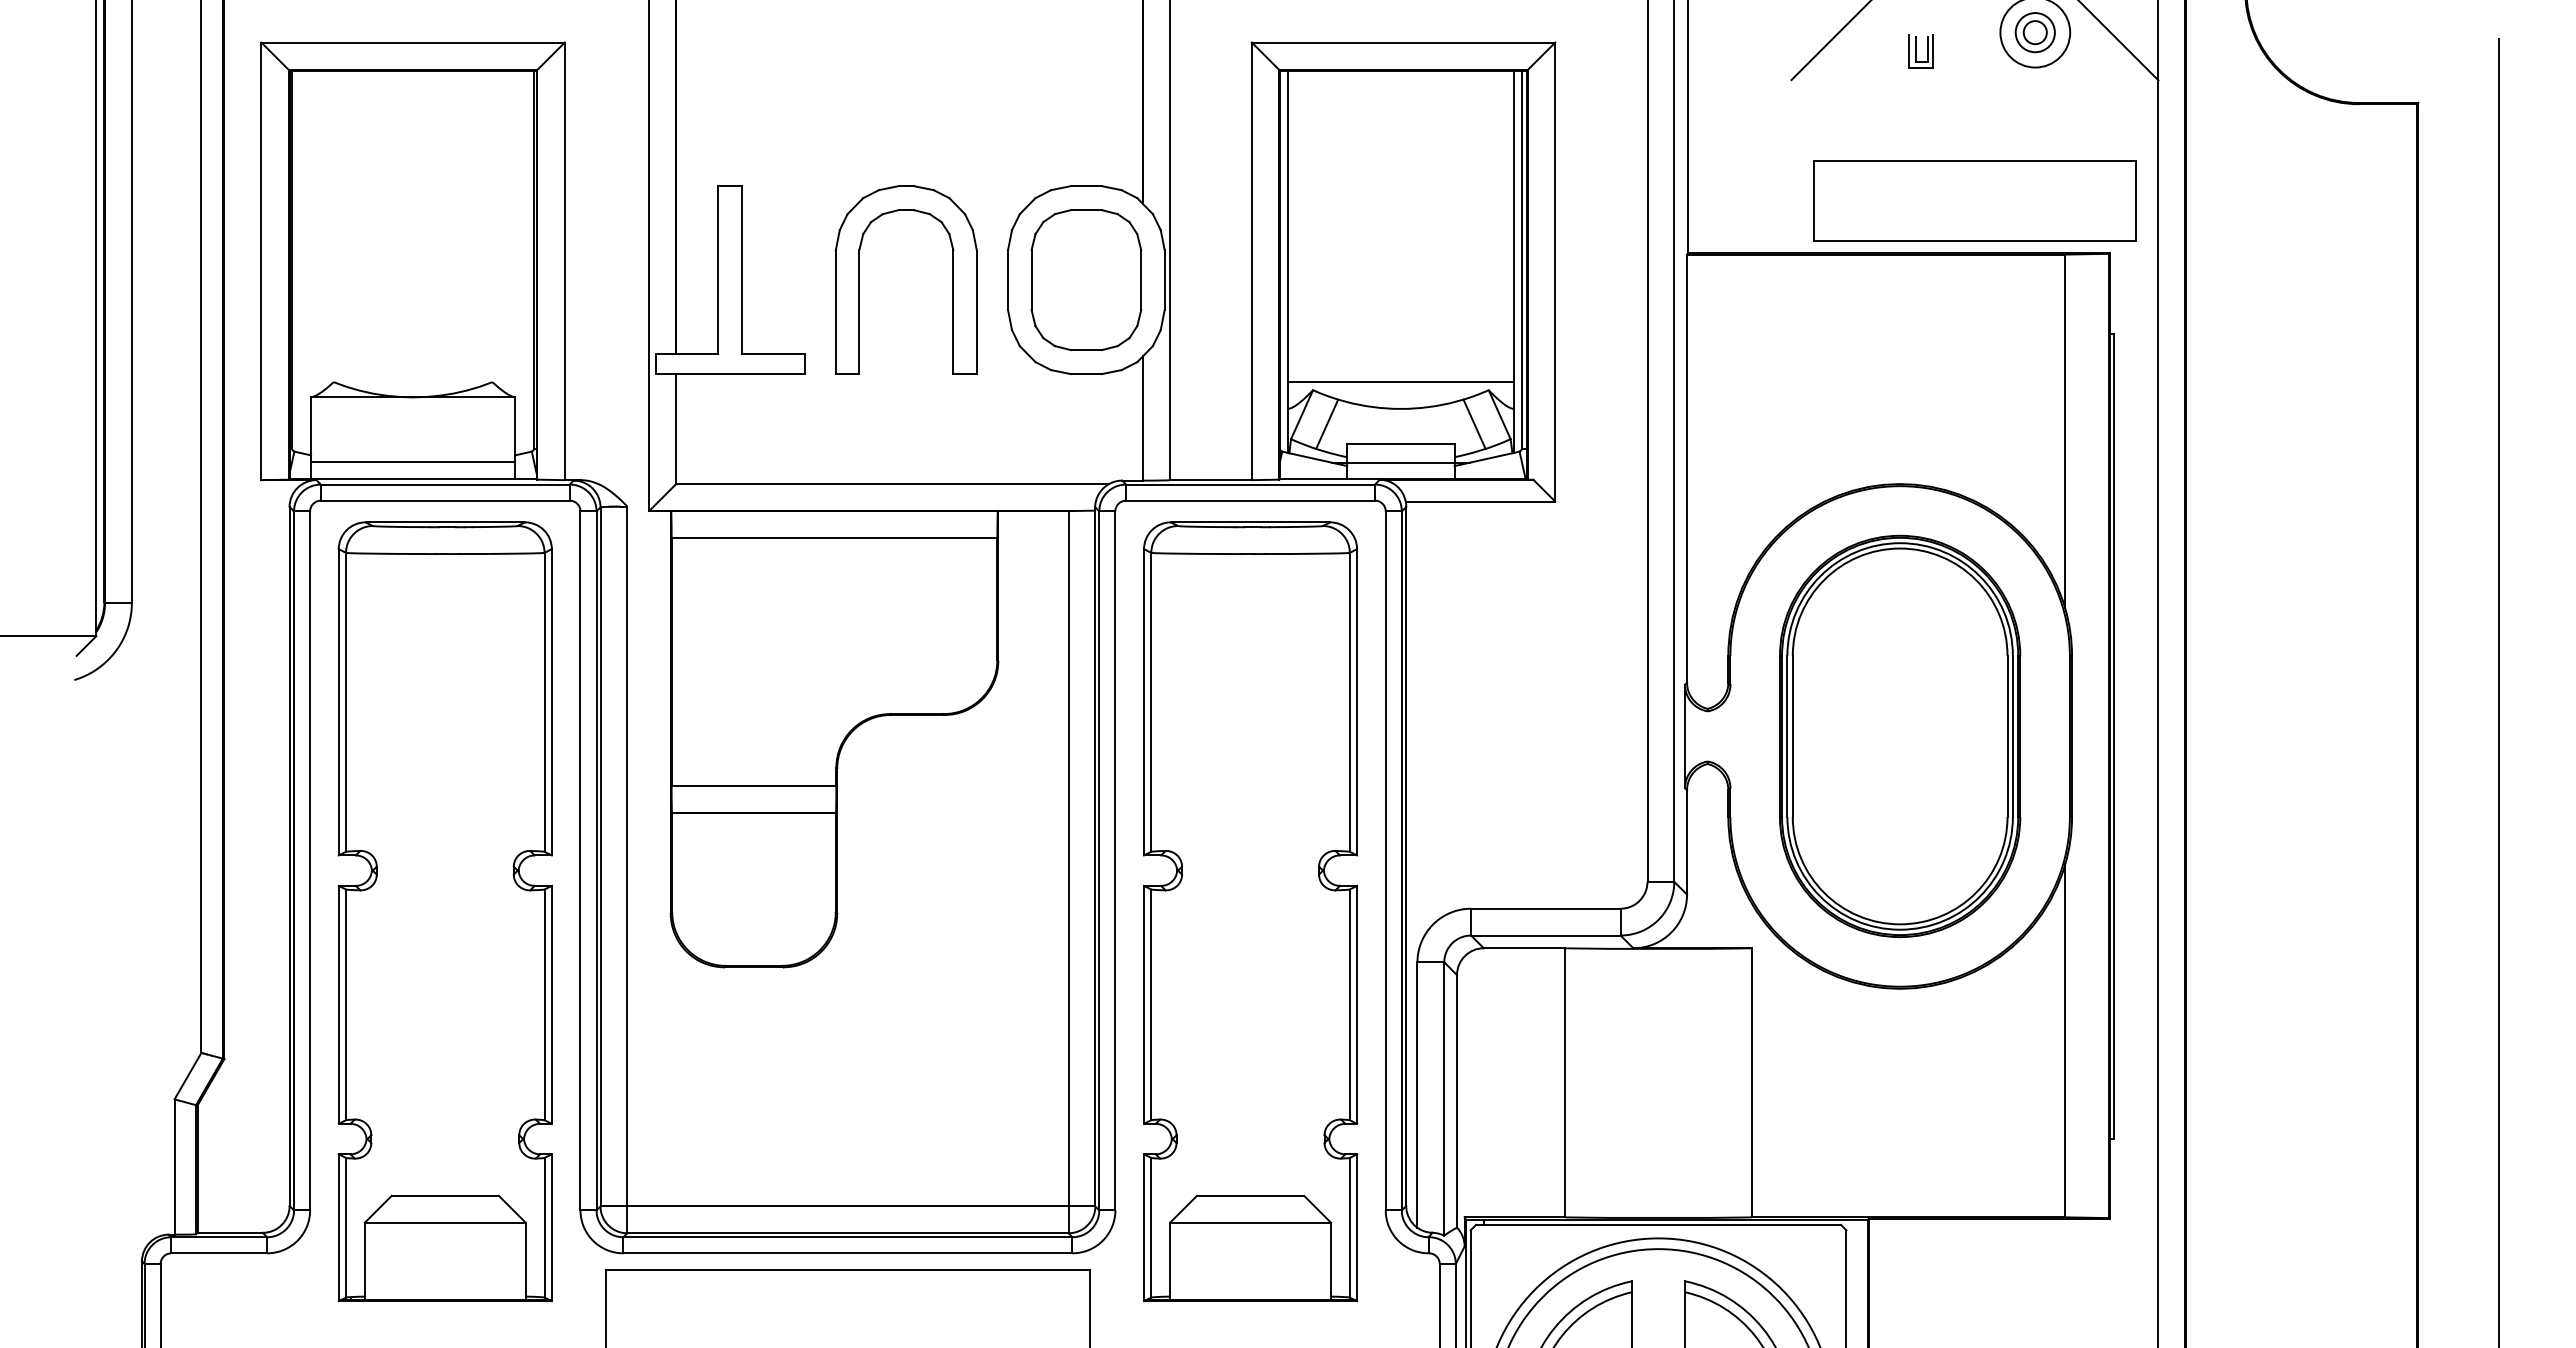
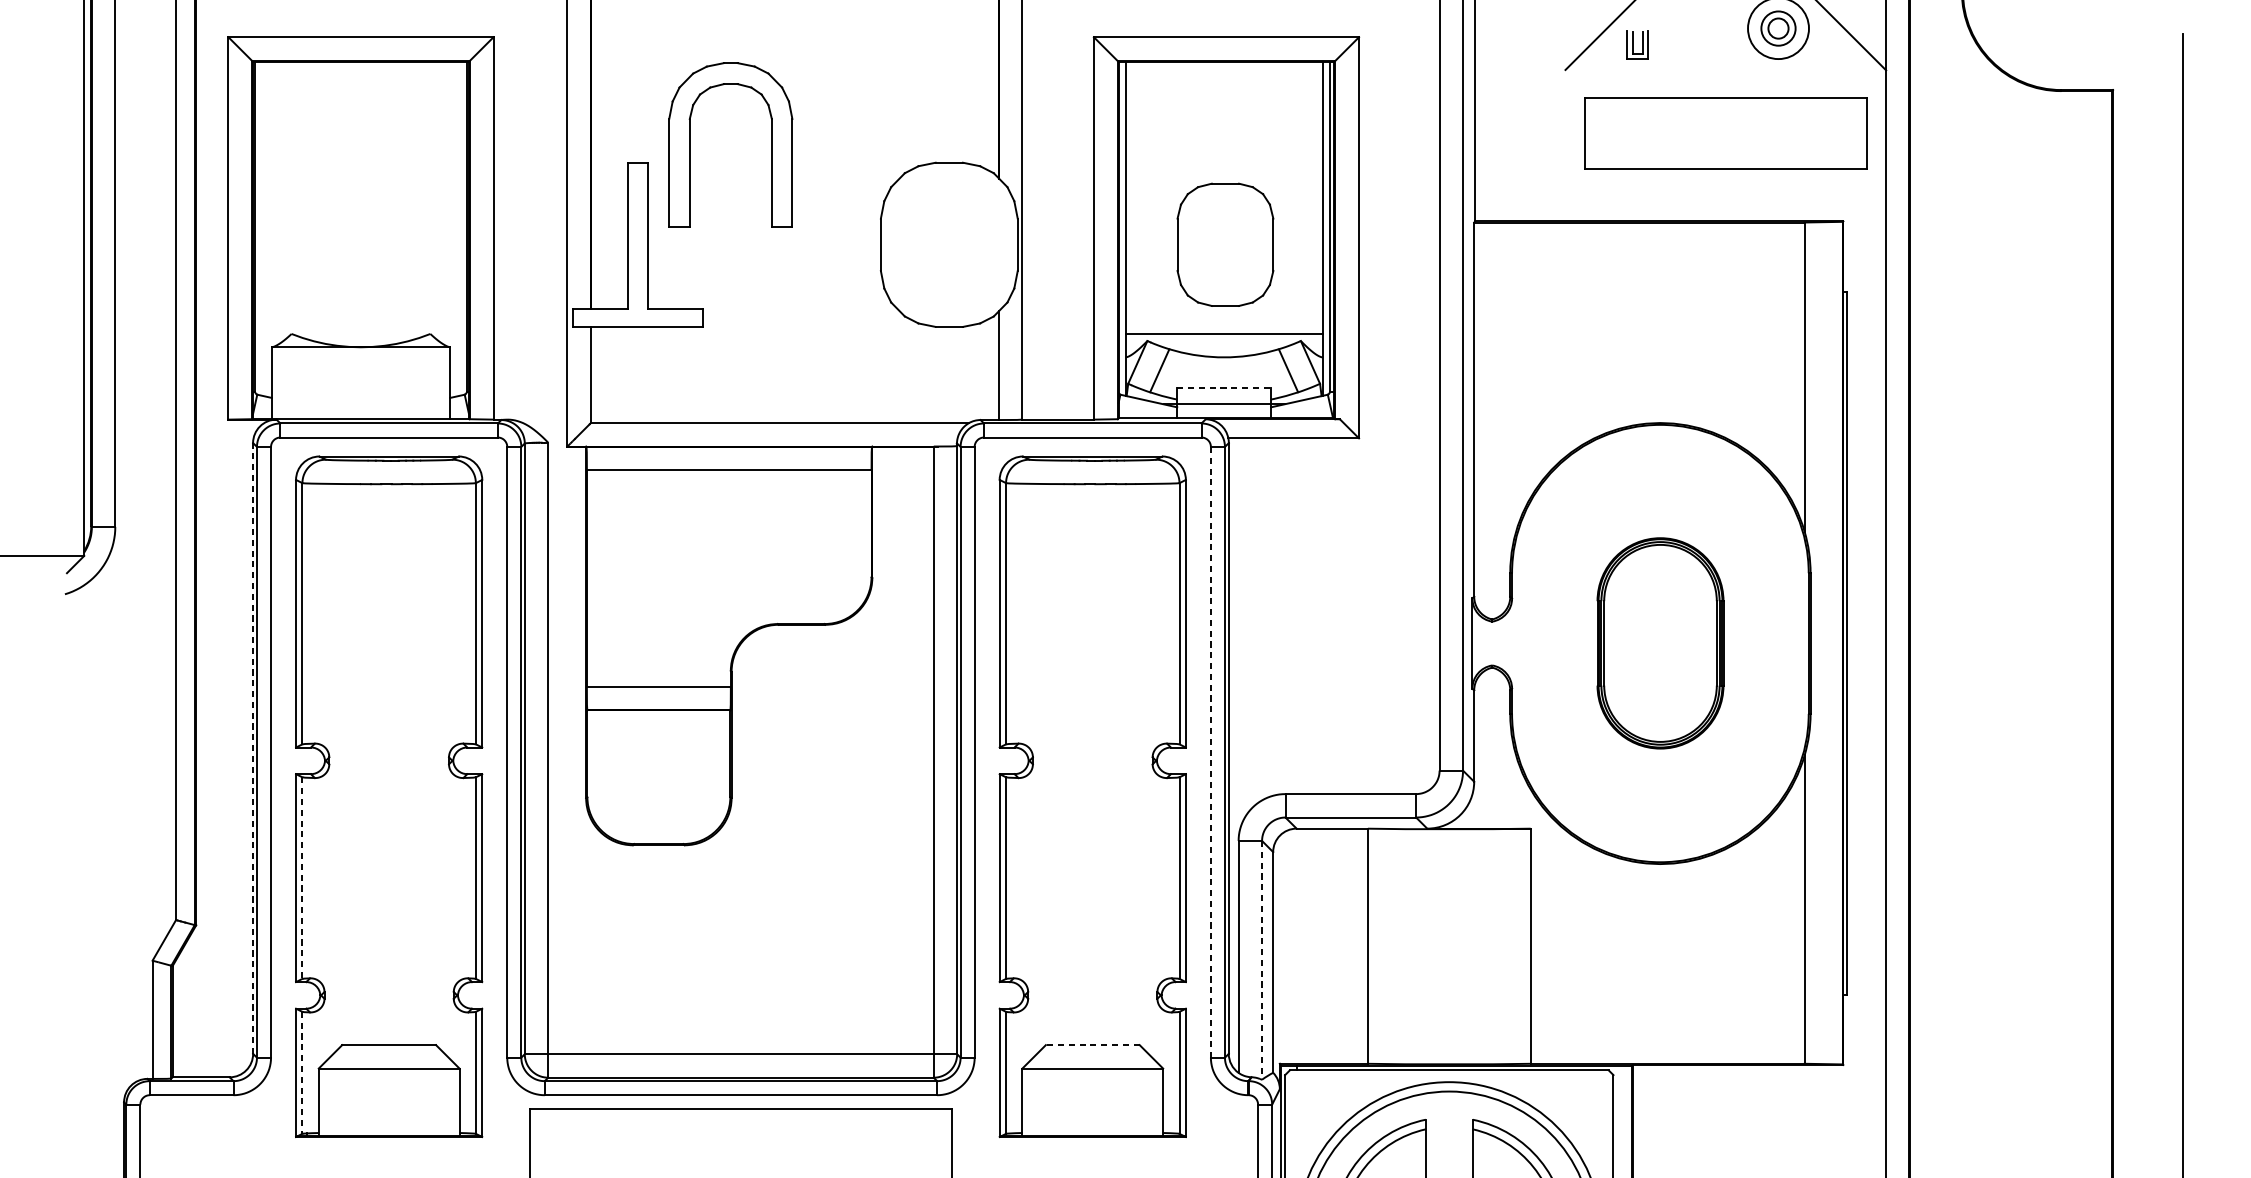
part: (1920, 51) -> (1637, 45), moved
part: (1974, 200) -> (1725, 133), moved
part: (859, 279) -> (689, 144), moved
part: (1086, 280) -> (1225, 245), moved
line: (1400, 443) -> (1223, 387), solid -> dashed
line: (413, 461) -> (361, 403), removed
part: (1900, 735) -> (1660, 642), size x0.6
line: (289, 855) -> (253, 747), solid -> dashed
line: (1385, 861) -> (1210, 752), solid -> dashed
line: (346, 1005) -> (302, 878), solid -> dashed
line: (1444, 1099) -> (1262, 960), solid -> dashed
line: (1250, 1195) -> (1092, 1044), solid -> dashed
line: (346, 1227) -> (302, 1072), solid -> dashed

